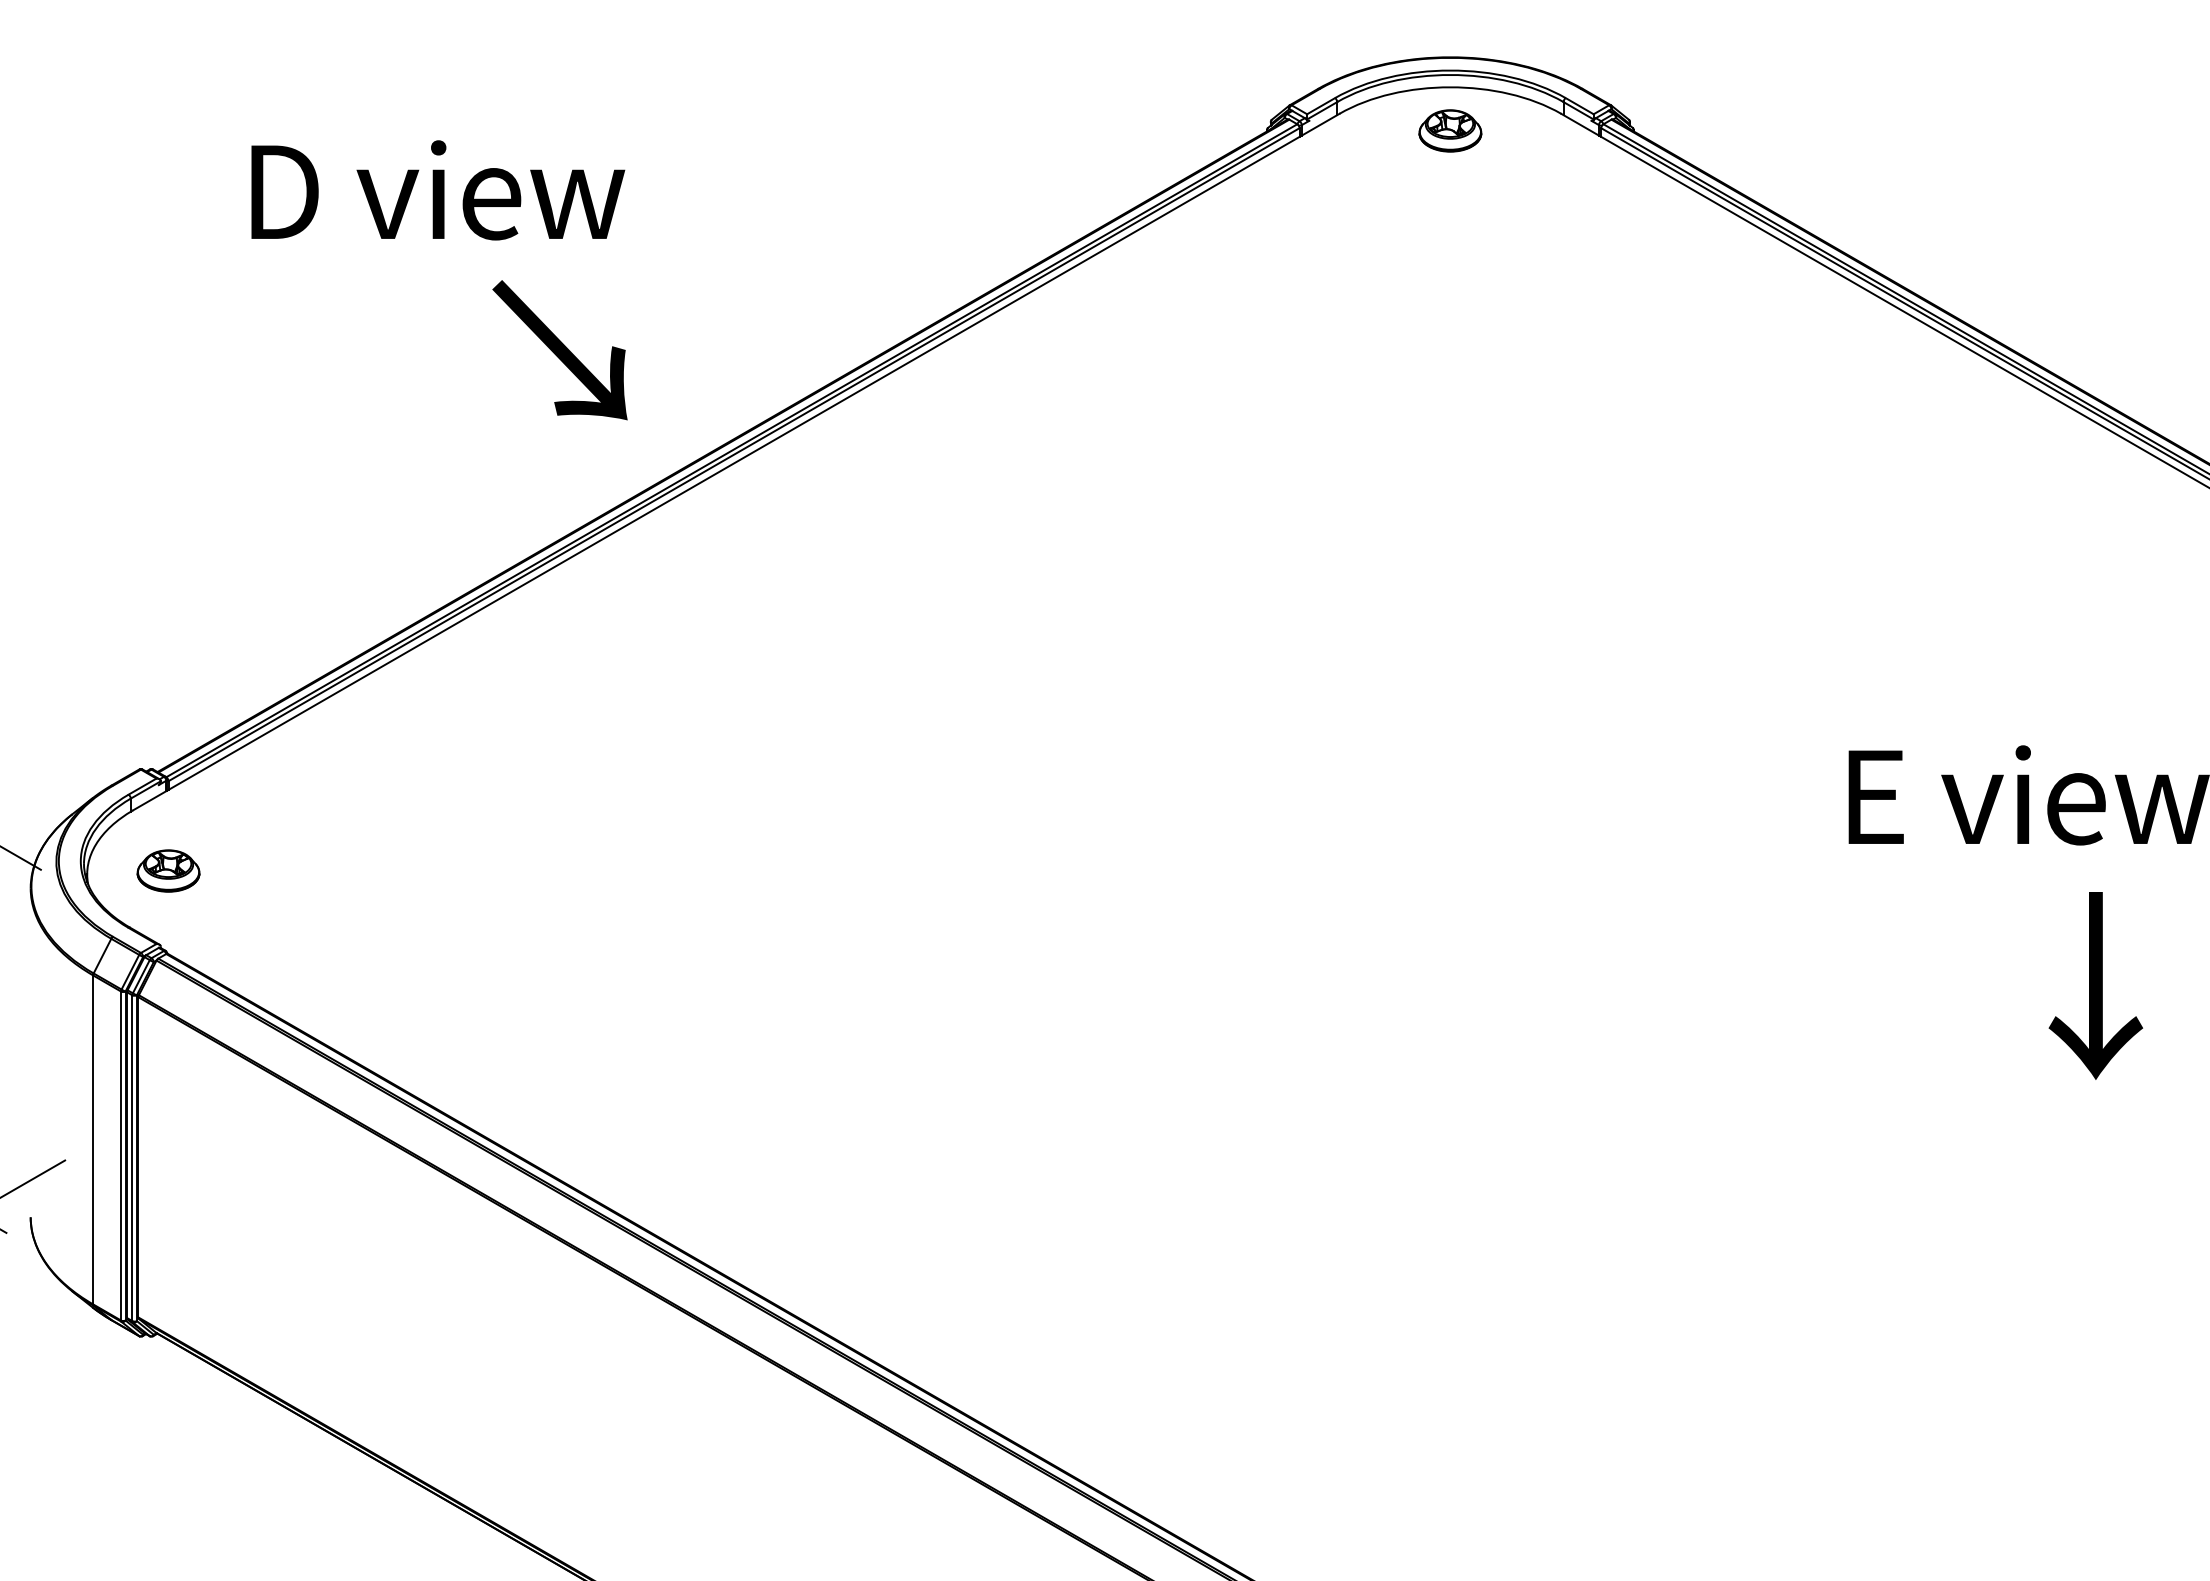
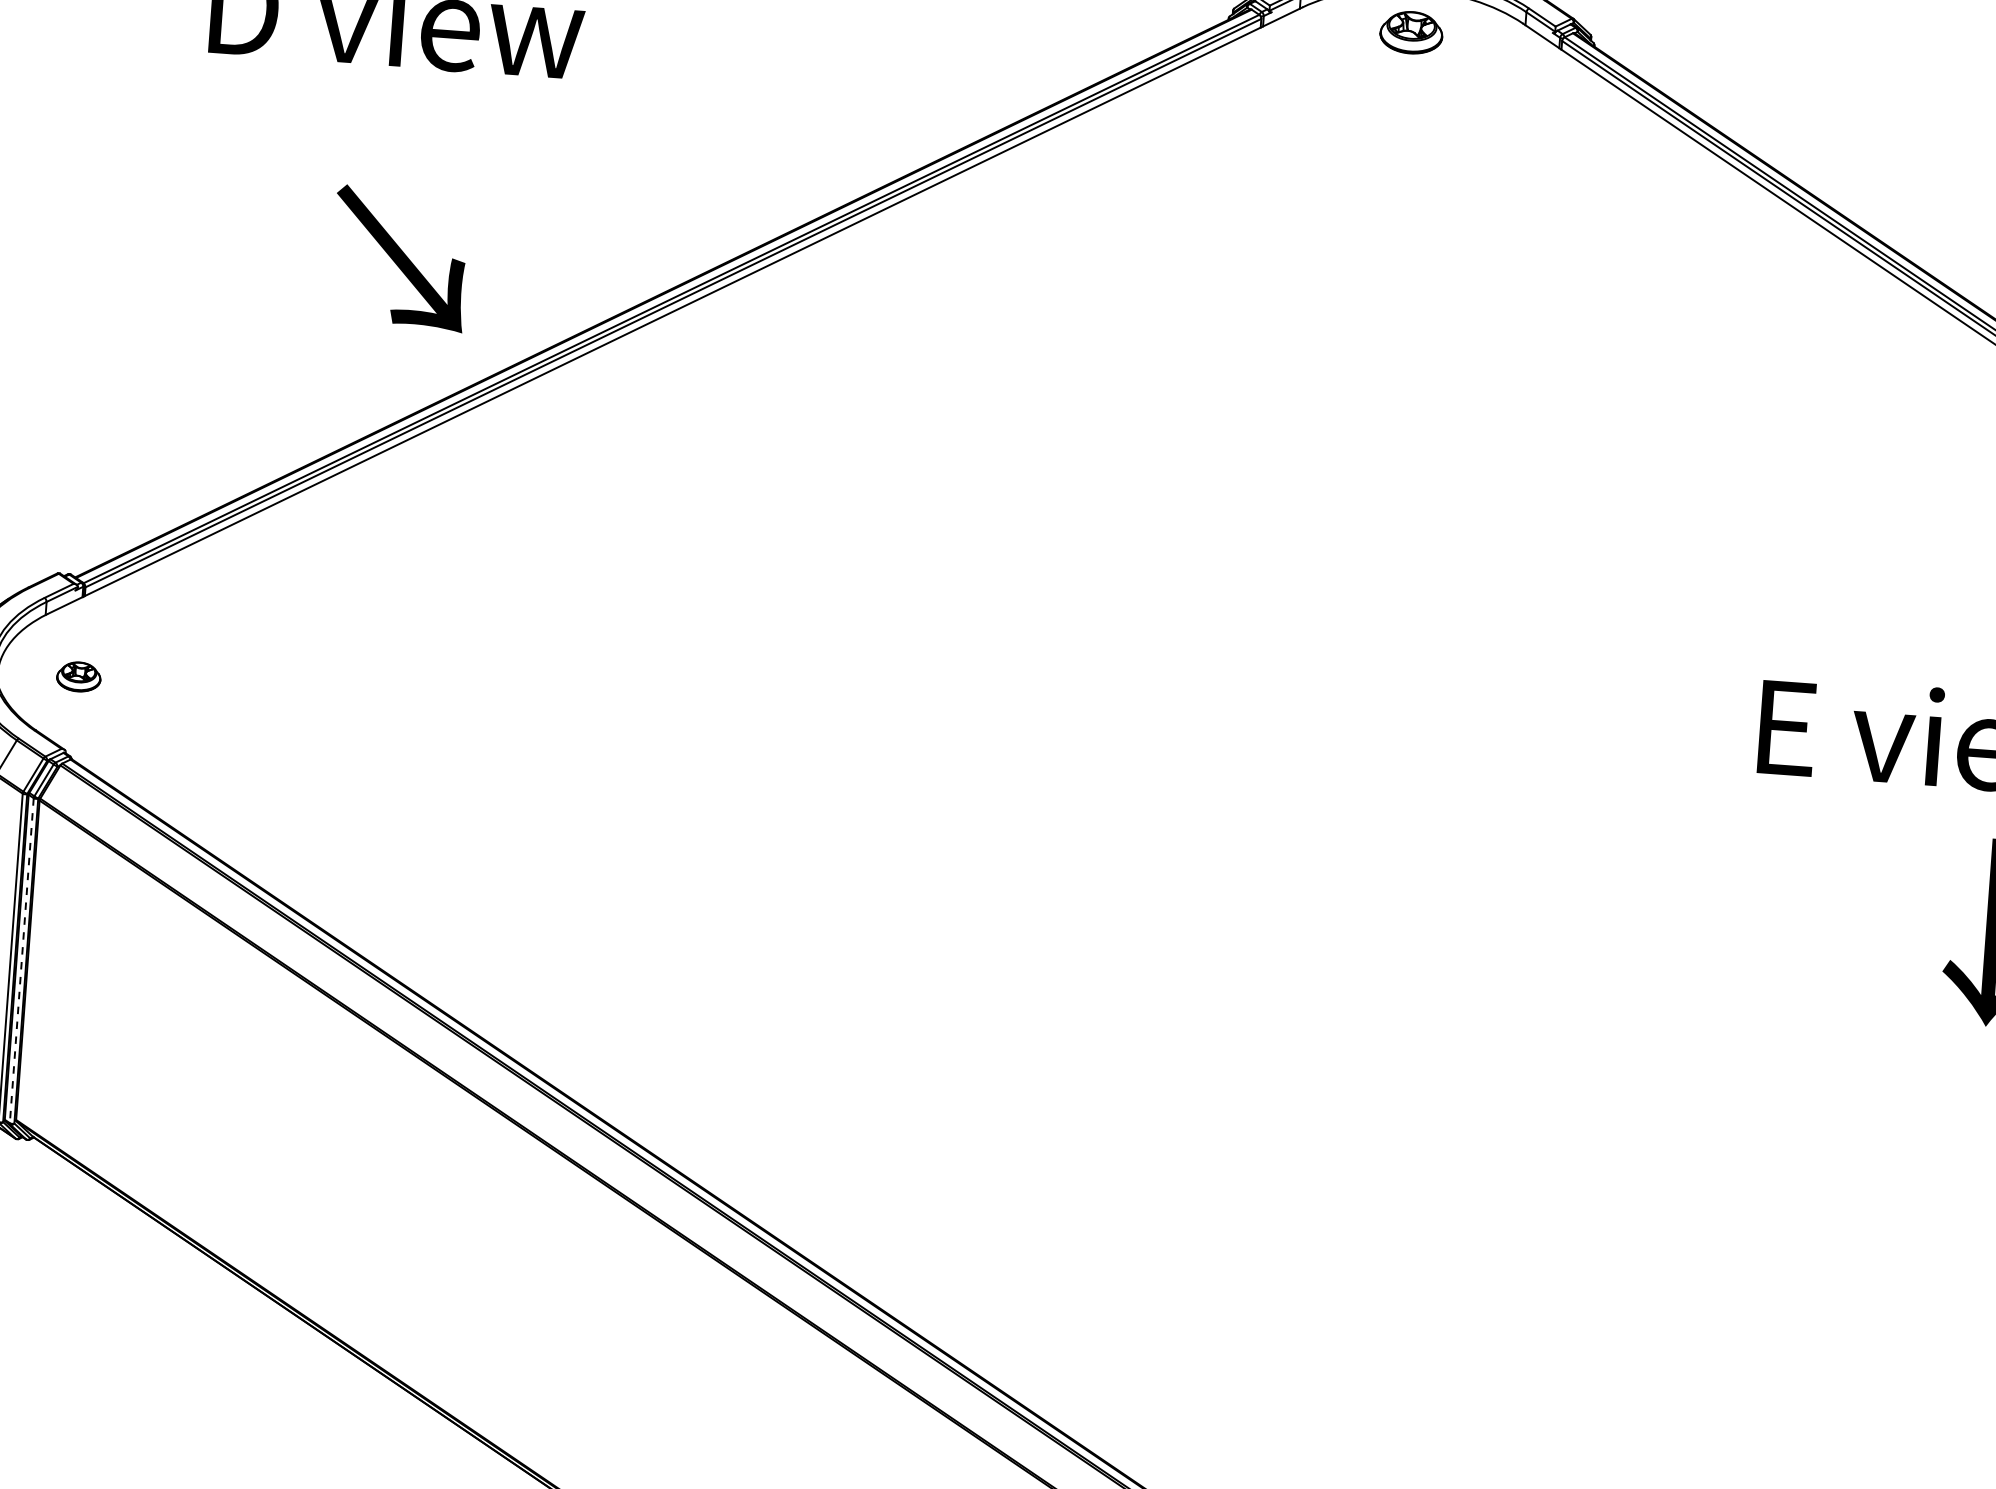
text: (559, 350) -> (399, 258), moved
part: (168, 870) -> (78, 676), size x0.7
line: (132, 1158) -> (21, 961), solid -> dashed

